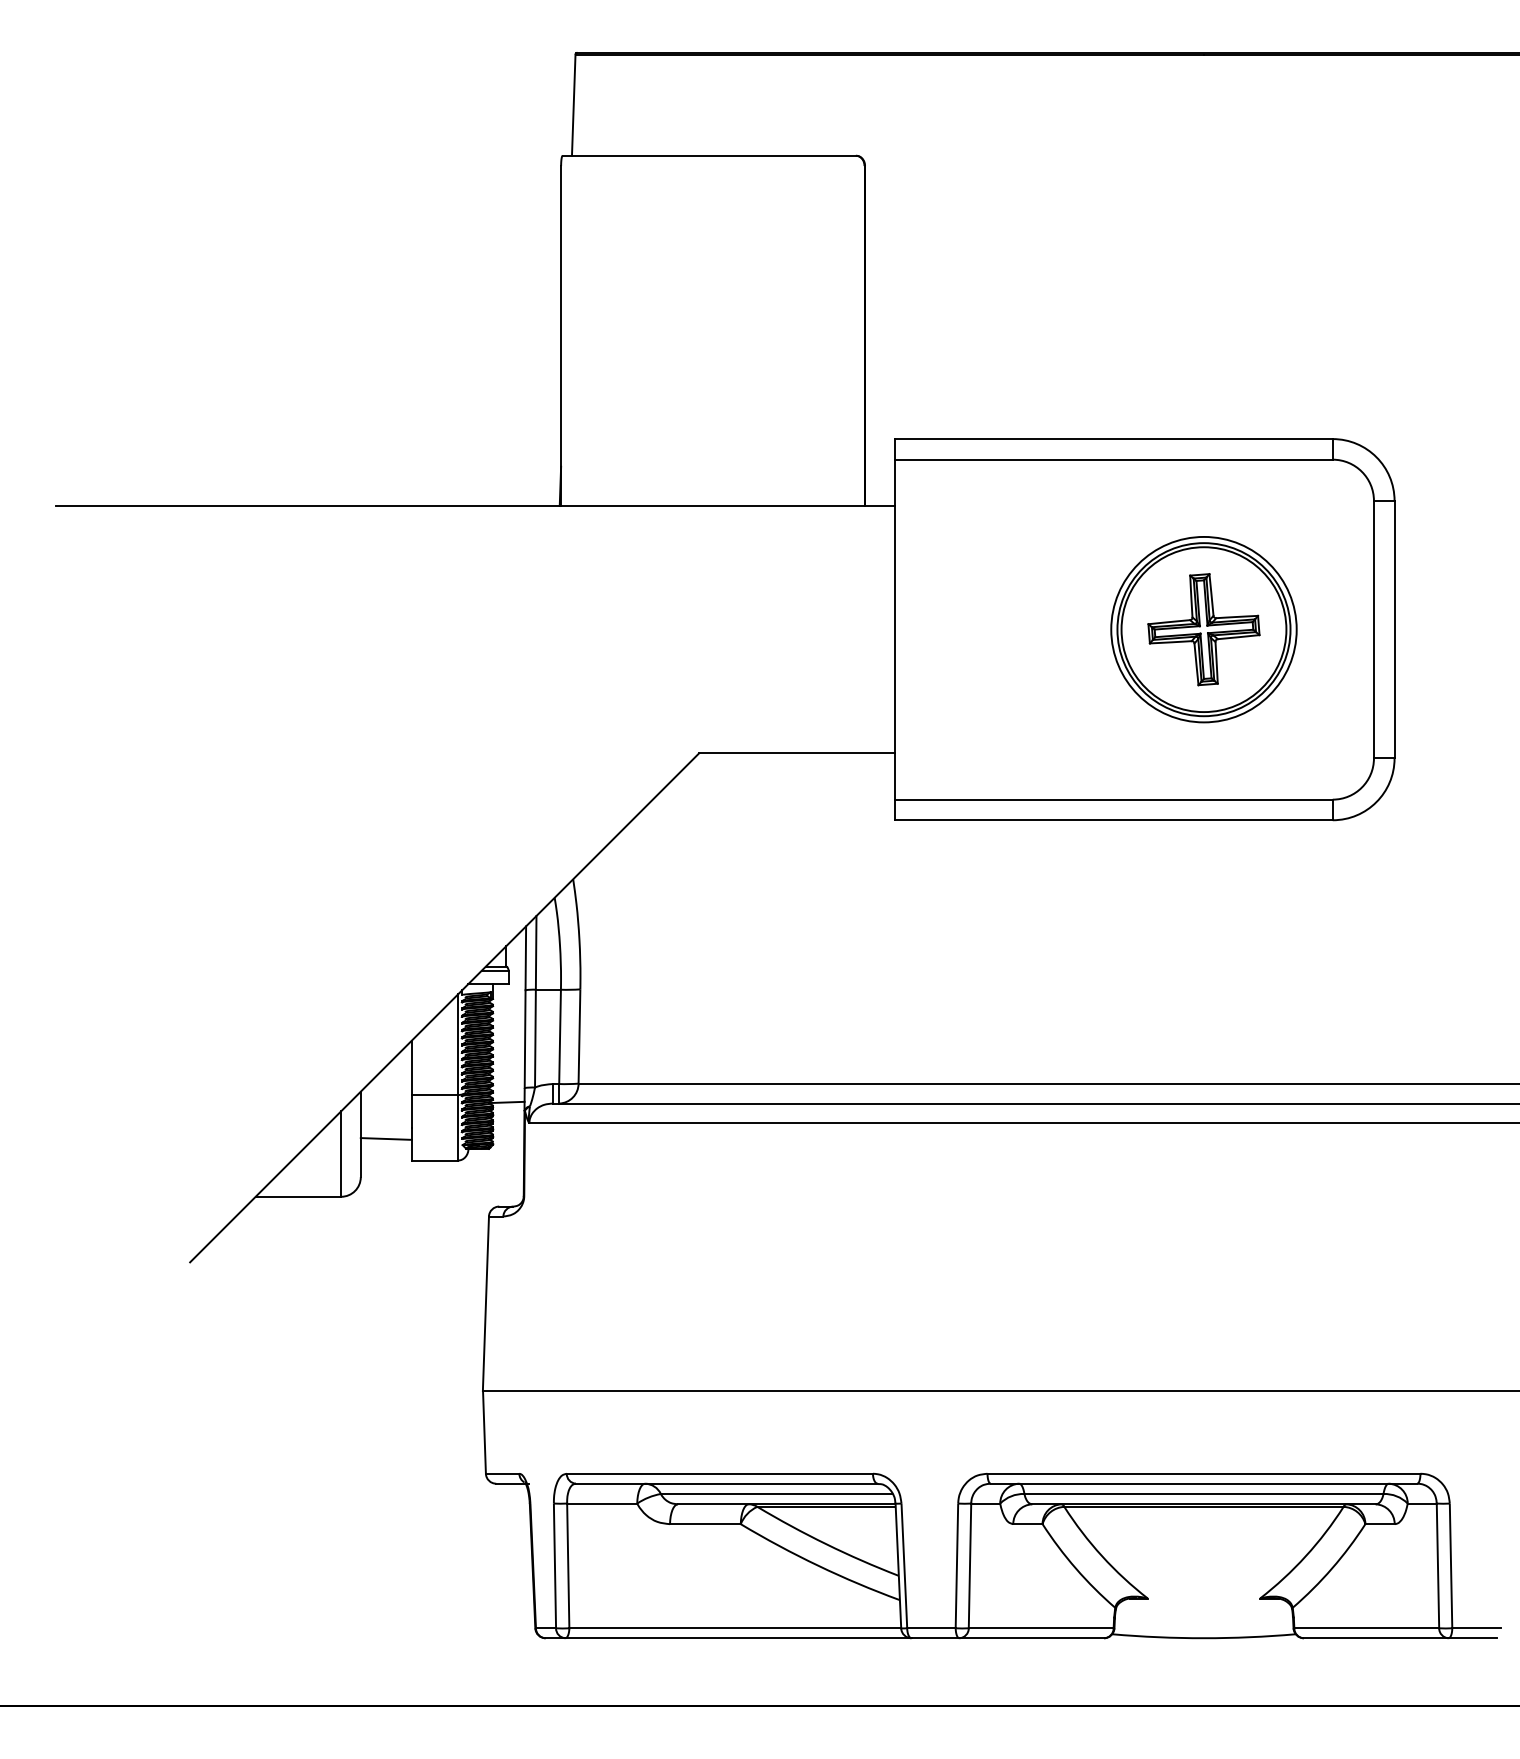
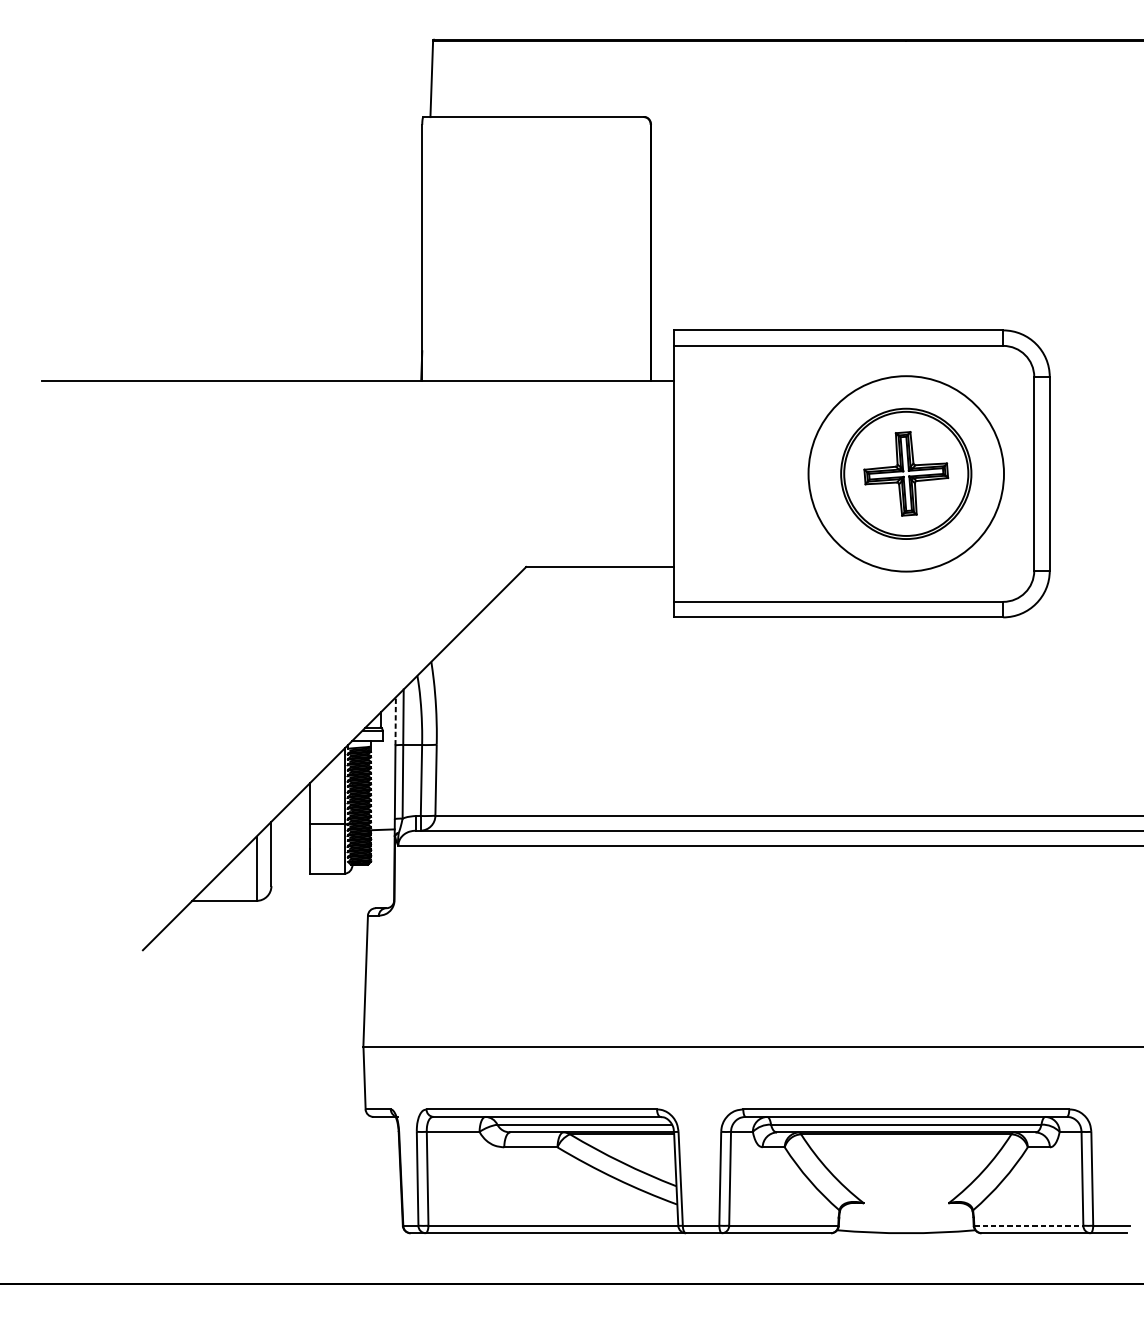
circle: (1203, 629) -> (905, 473), size x1.4
line: (525, 958) -> (395, 721), solid -> dashed
line: (385, 1138) -> (290, 857), removed
line: (1367, 1628) -> (1029, 1225), solid -> dashed

